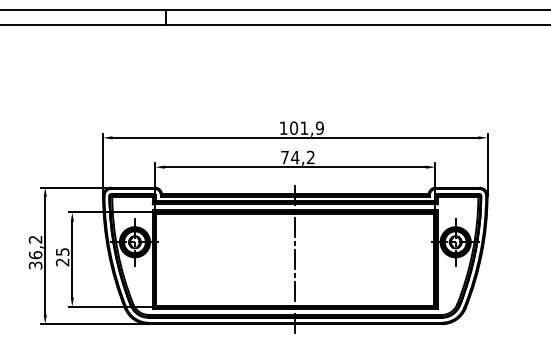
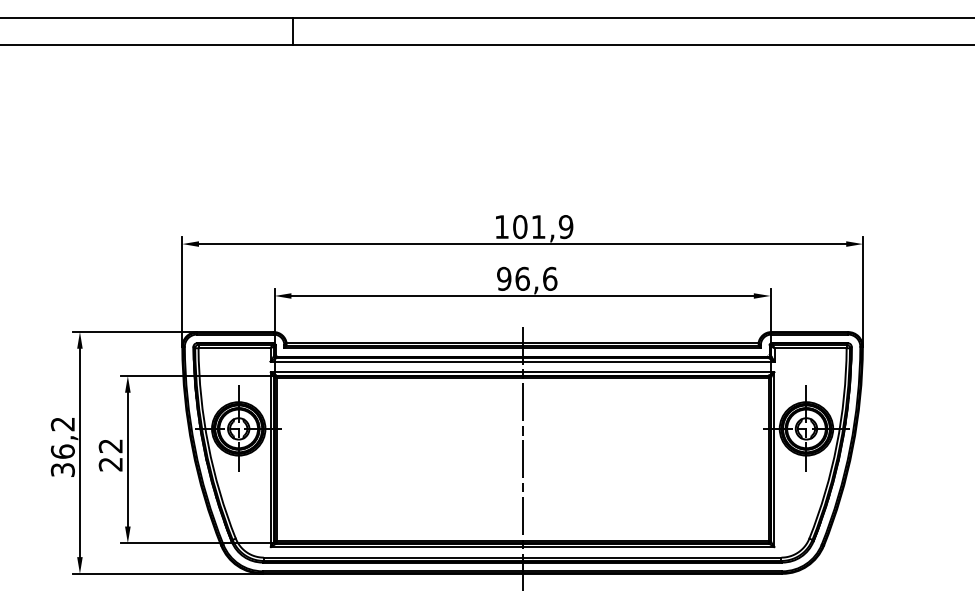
text: (297, 157) -> (526, 278), 74,2 -> 96,6
text: (62, 251) -> (110, 445), 25 -> 22

